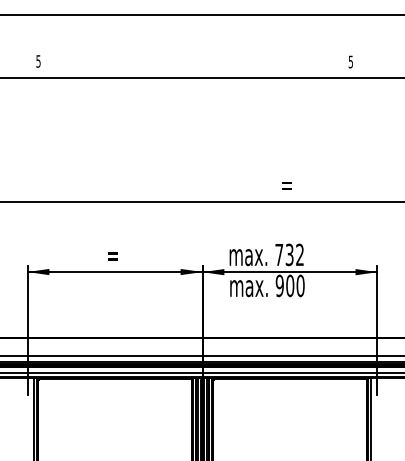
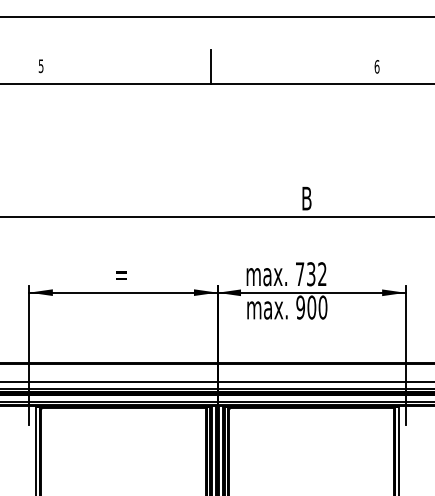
line: (195, 61) -> (210, 66), added
text: (350, 61) -> (376, 66), 5 -> 6
text: (286, 184) -> (307, 198), = -> B

